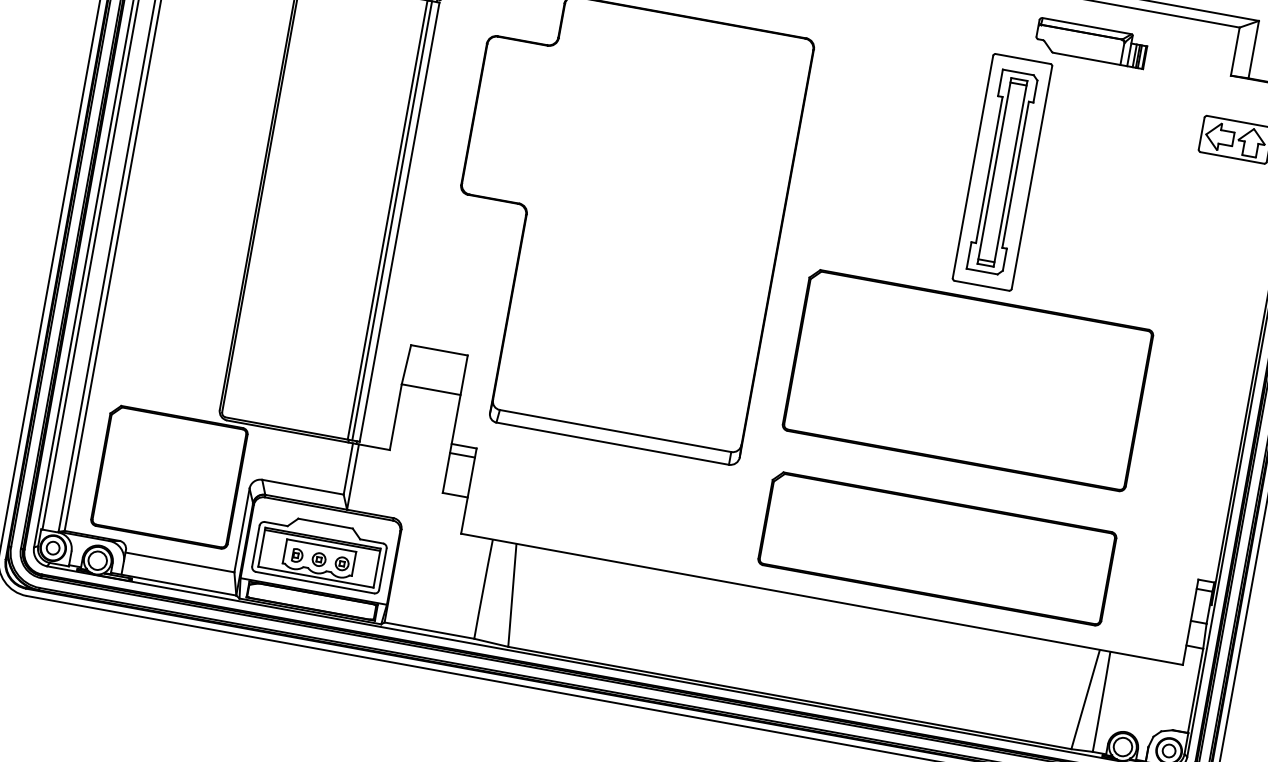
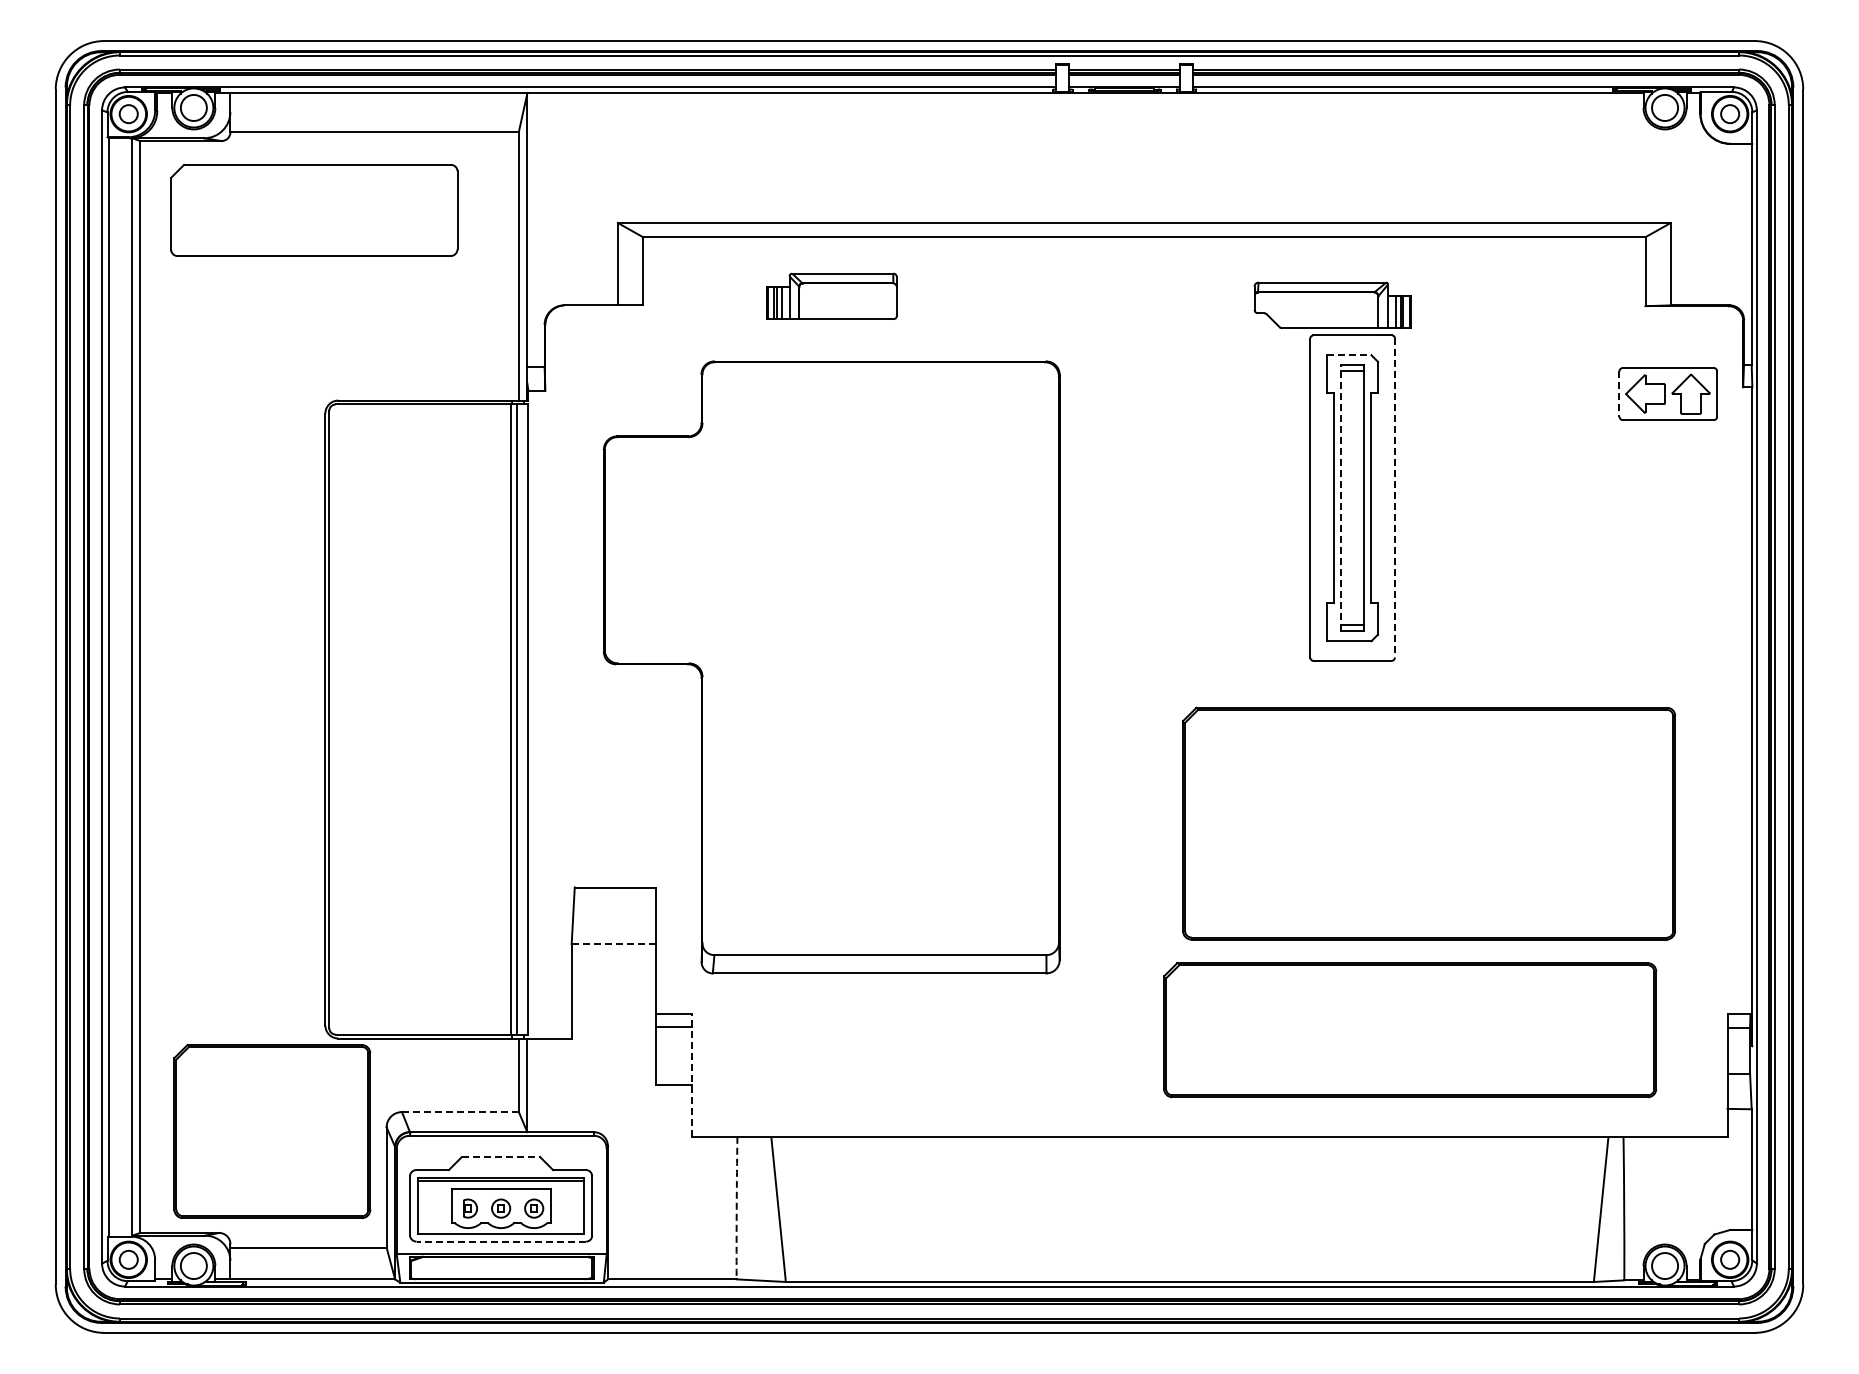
part: (1091, 42) -> (1332, 304), moved
line: (1018, 72) -> (1349, 355), solid -> dashed
line: (1201, 133) -> (1619, 394), solid -> dashed
line: (994, 170) -> (1341, 497), solid -> dashed
line: (1031, 177) -> (1394, 497), solid -> dashed
part: (968, 380) -> (1429, 823), moved
line: (431, 389) -> (614, 944), solid -> dashed
line: (302, 487) -> (460, 1112), solid -> dashed
line: (468, 490) -> (691, 1075), solid -> dashed
line: (325, 524) -> (501, 1157), solid -> dashed
part: (937, 548) -> (1410, 1030), moved
line: (315, 582) -> (501, 1241), solid -> dashed
arc: (483, 589) -> (736, 1208), solid -> dashed

